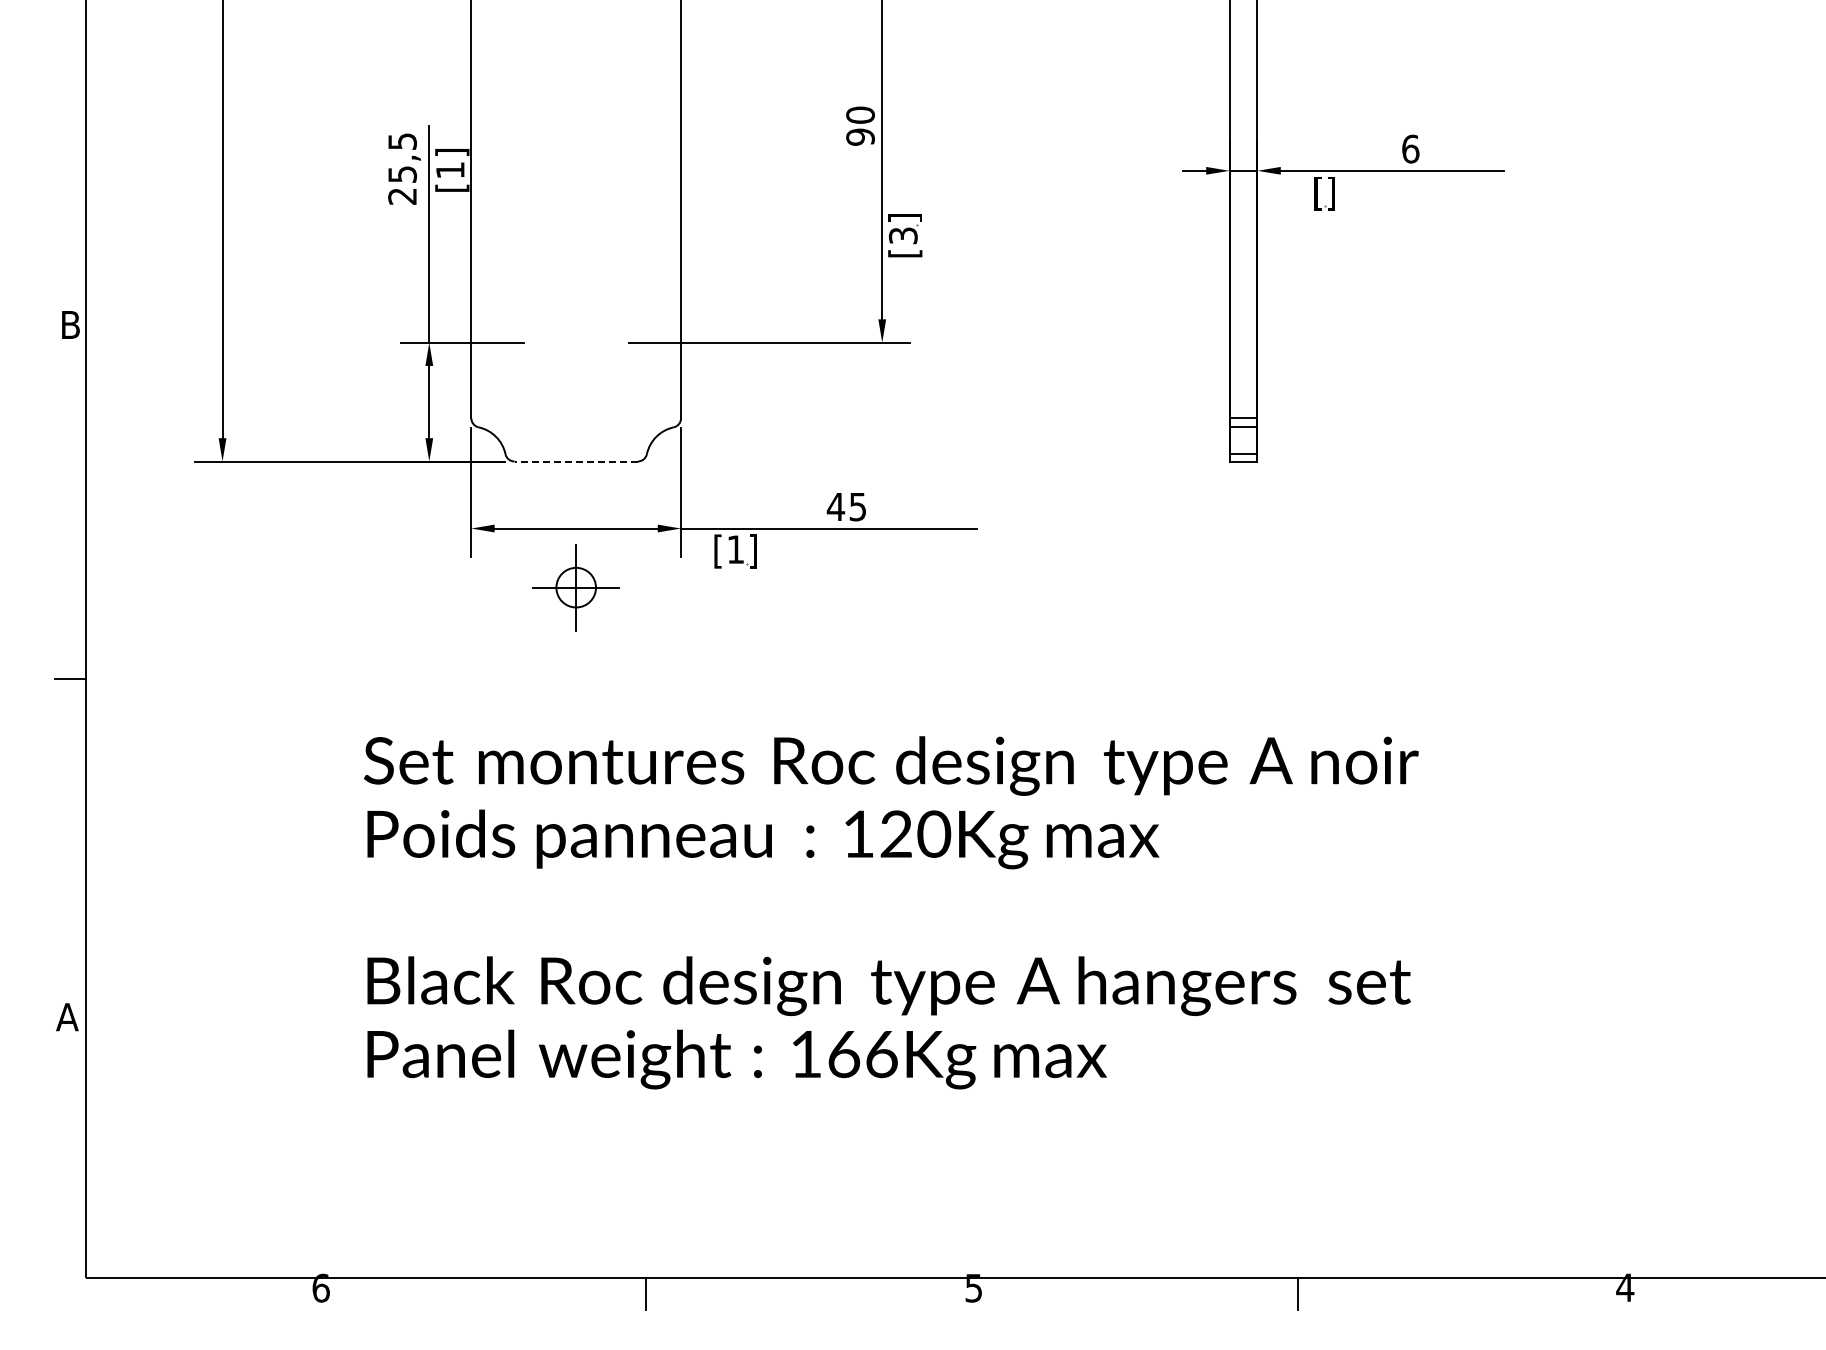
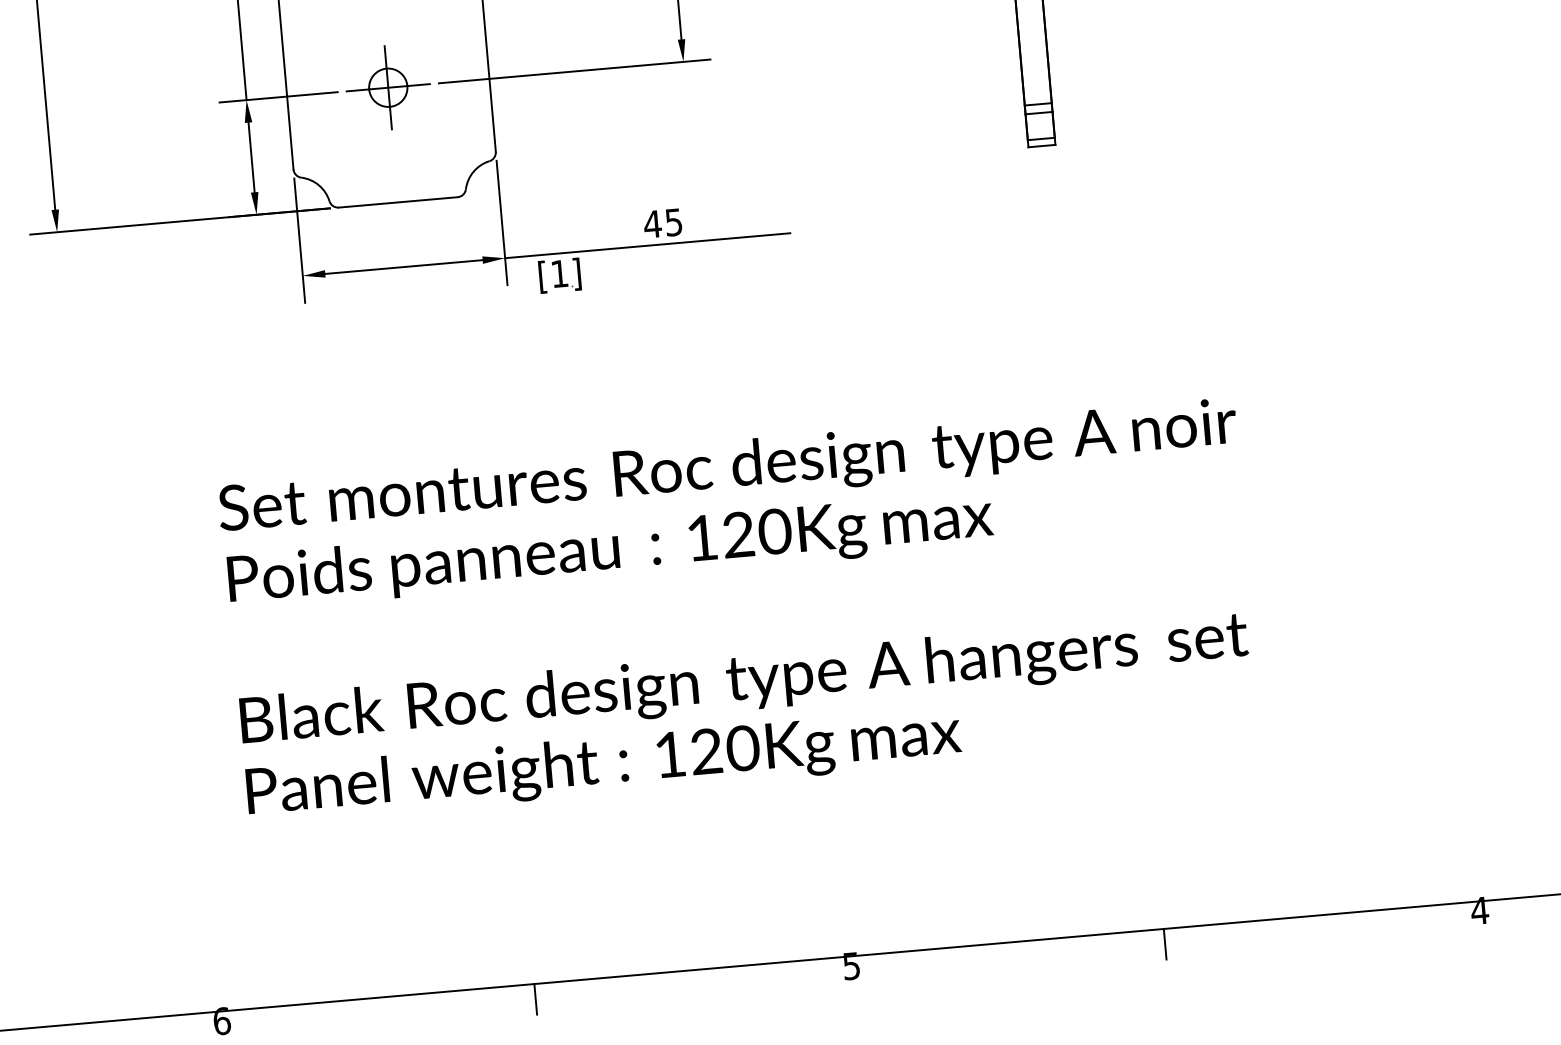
line: (576, 461) -> (398, 202), dashed -> solid
part: (575, 587) -> (387, 87), moved
text: (863, 1054) -> (725, 750), 166Kg -> 120Kg

